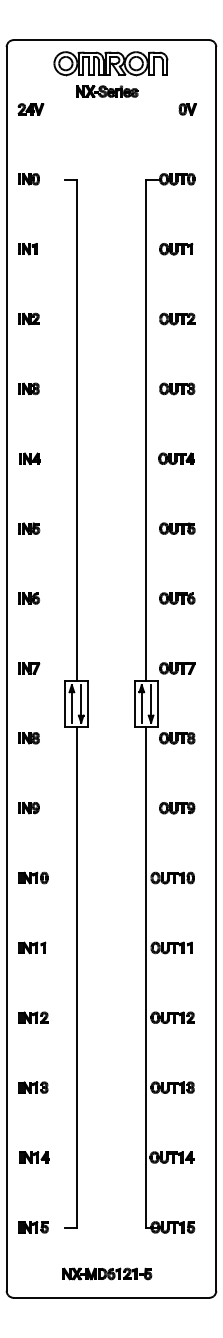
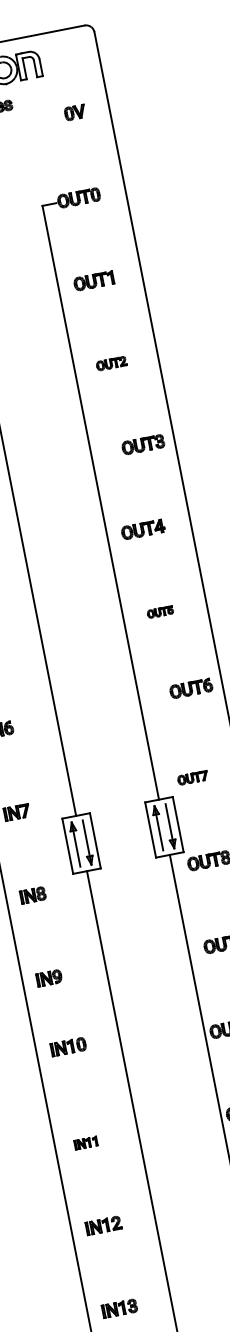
part: (177, 318) -> (111, 363), size x0.7
part: (177, 388) -> (143, 444), moved
part: (177, 528) -> (160, 612), size x0.6
part: (177, 598) -> (191, 688), moved
part: (177, 668) -> (193, 778), size x0.7
part: (33, 877) -> (68, 1046), moved
part: (32, 947) -> (85, 1142), size x0.7

